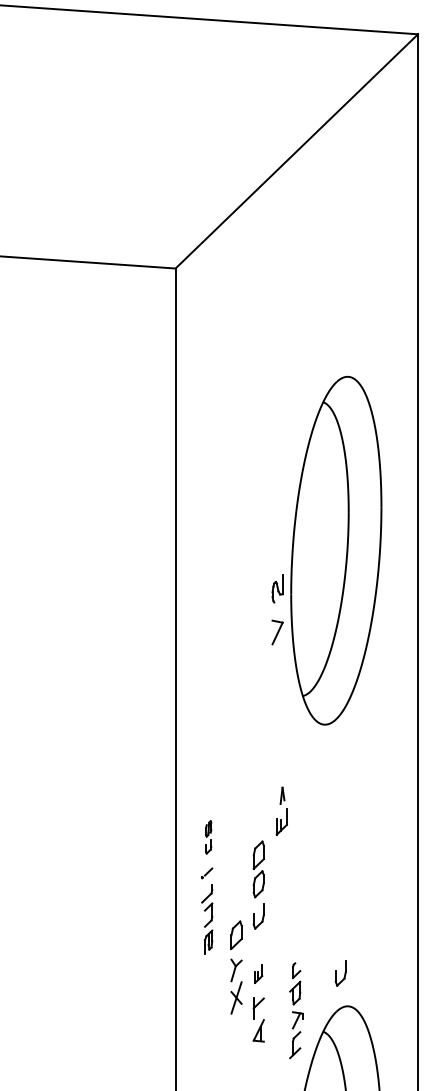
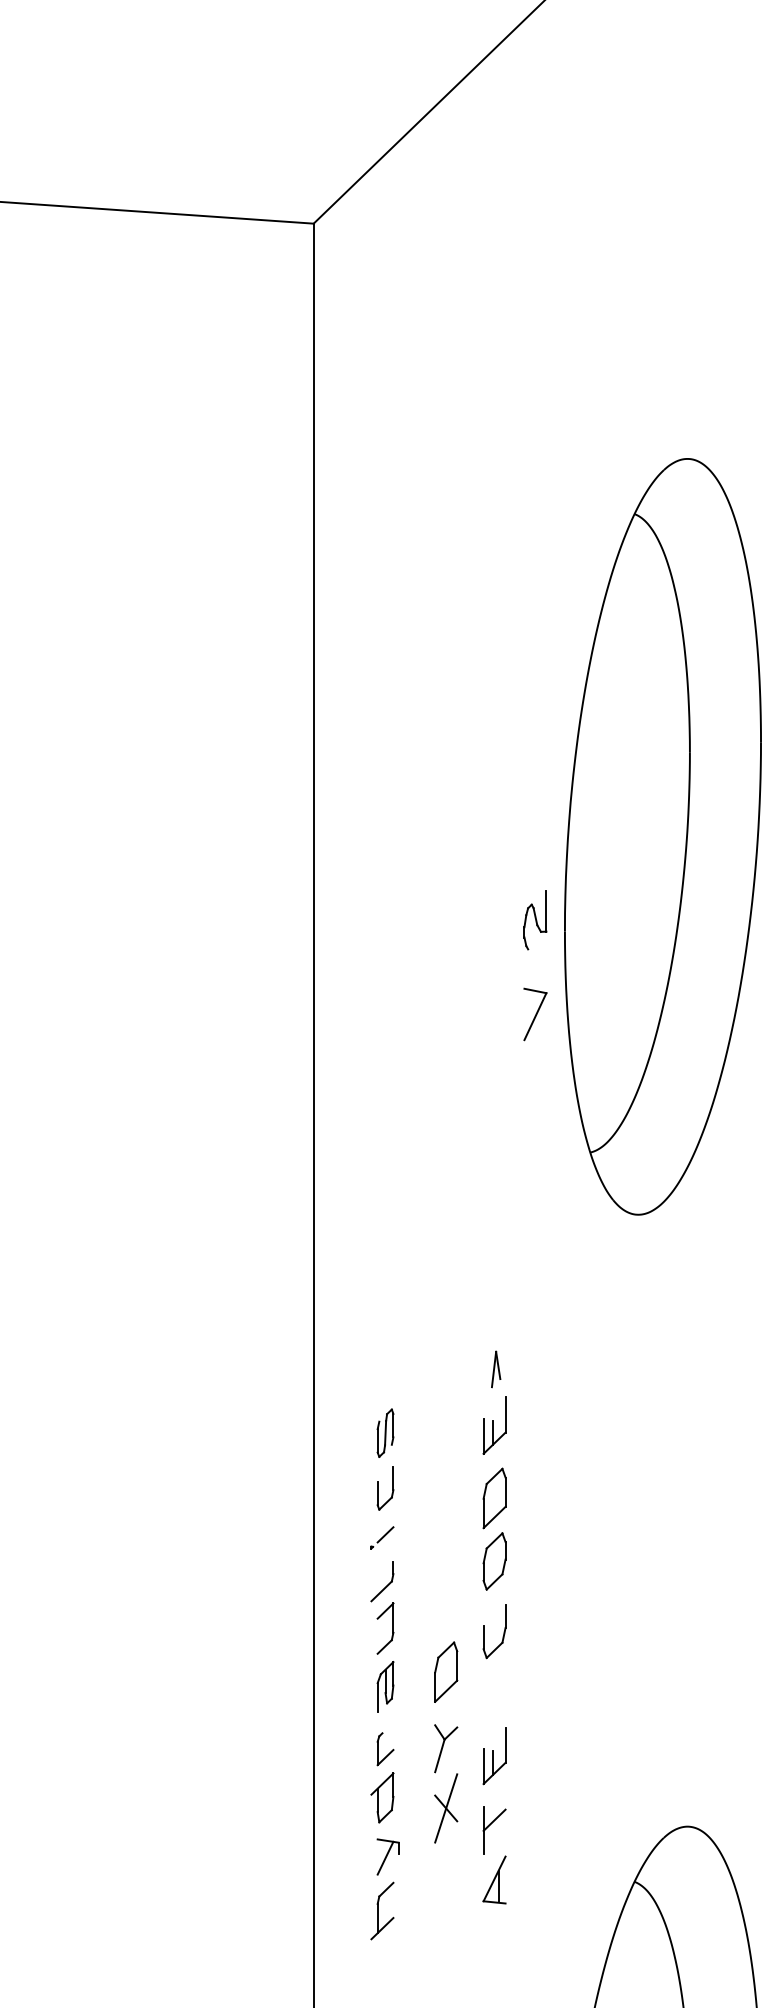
part: (281, 810) -> (493, 1401), moved
part: (208, 837) -> (385, 1459), size x1.43
part: (258, 973) -> (493, 1755), size x1.43
part: (340, 973) -> (672, 1755), removed
part: (296, 1010) -> (385, 1835), moved

